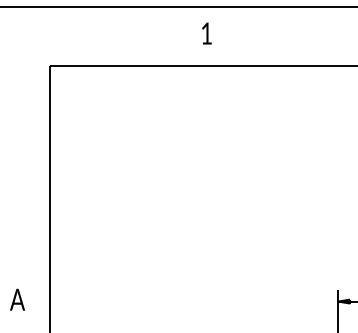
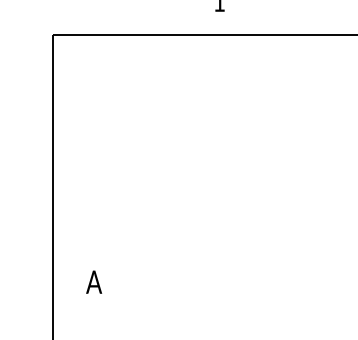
text: (17, 299) -> (94, 281), moved

